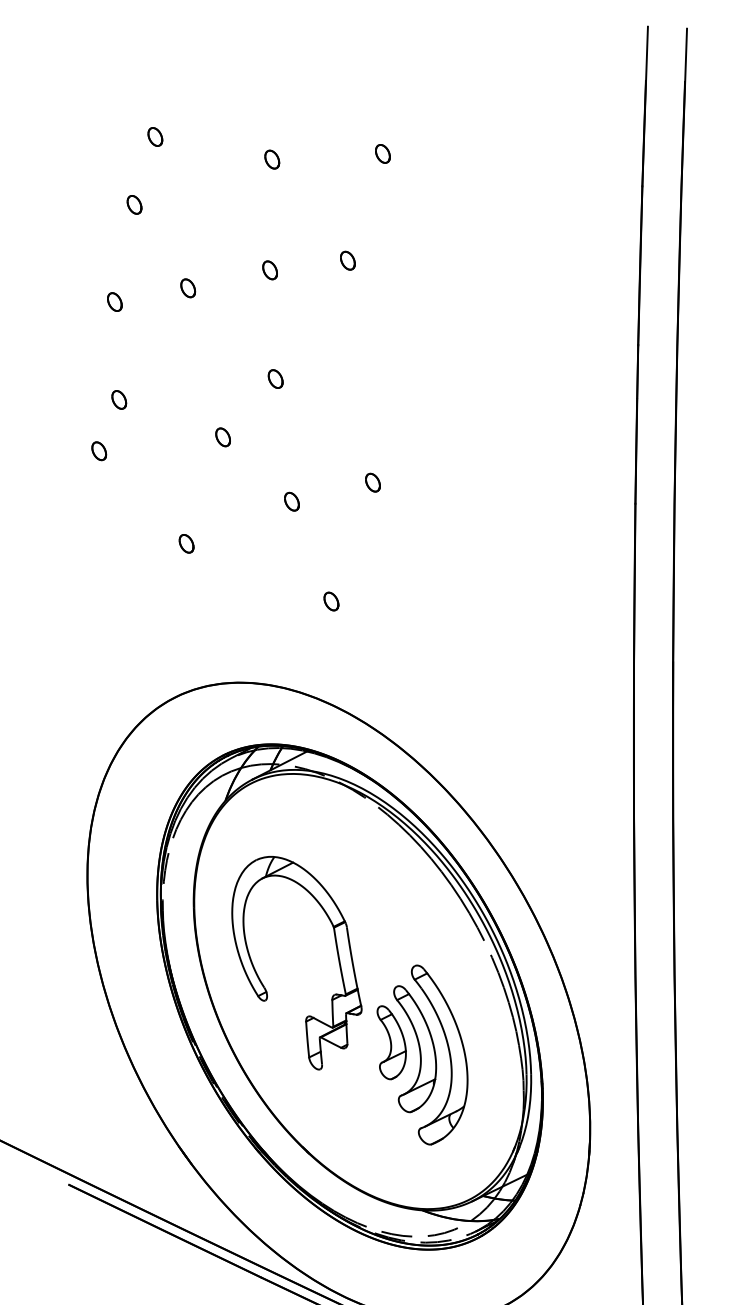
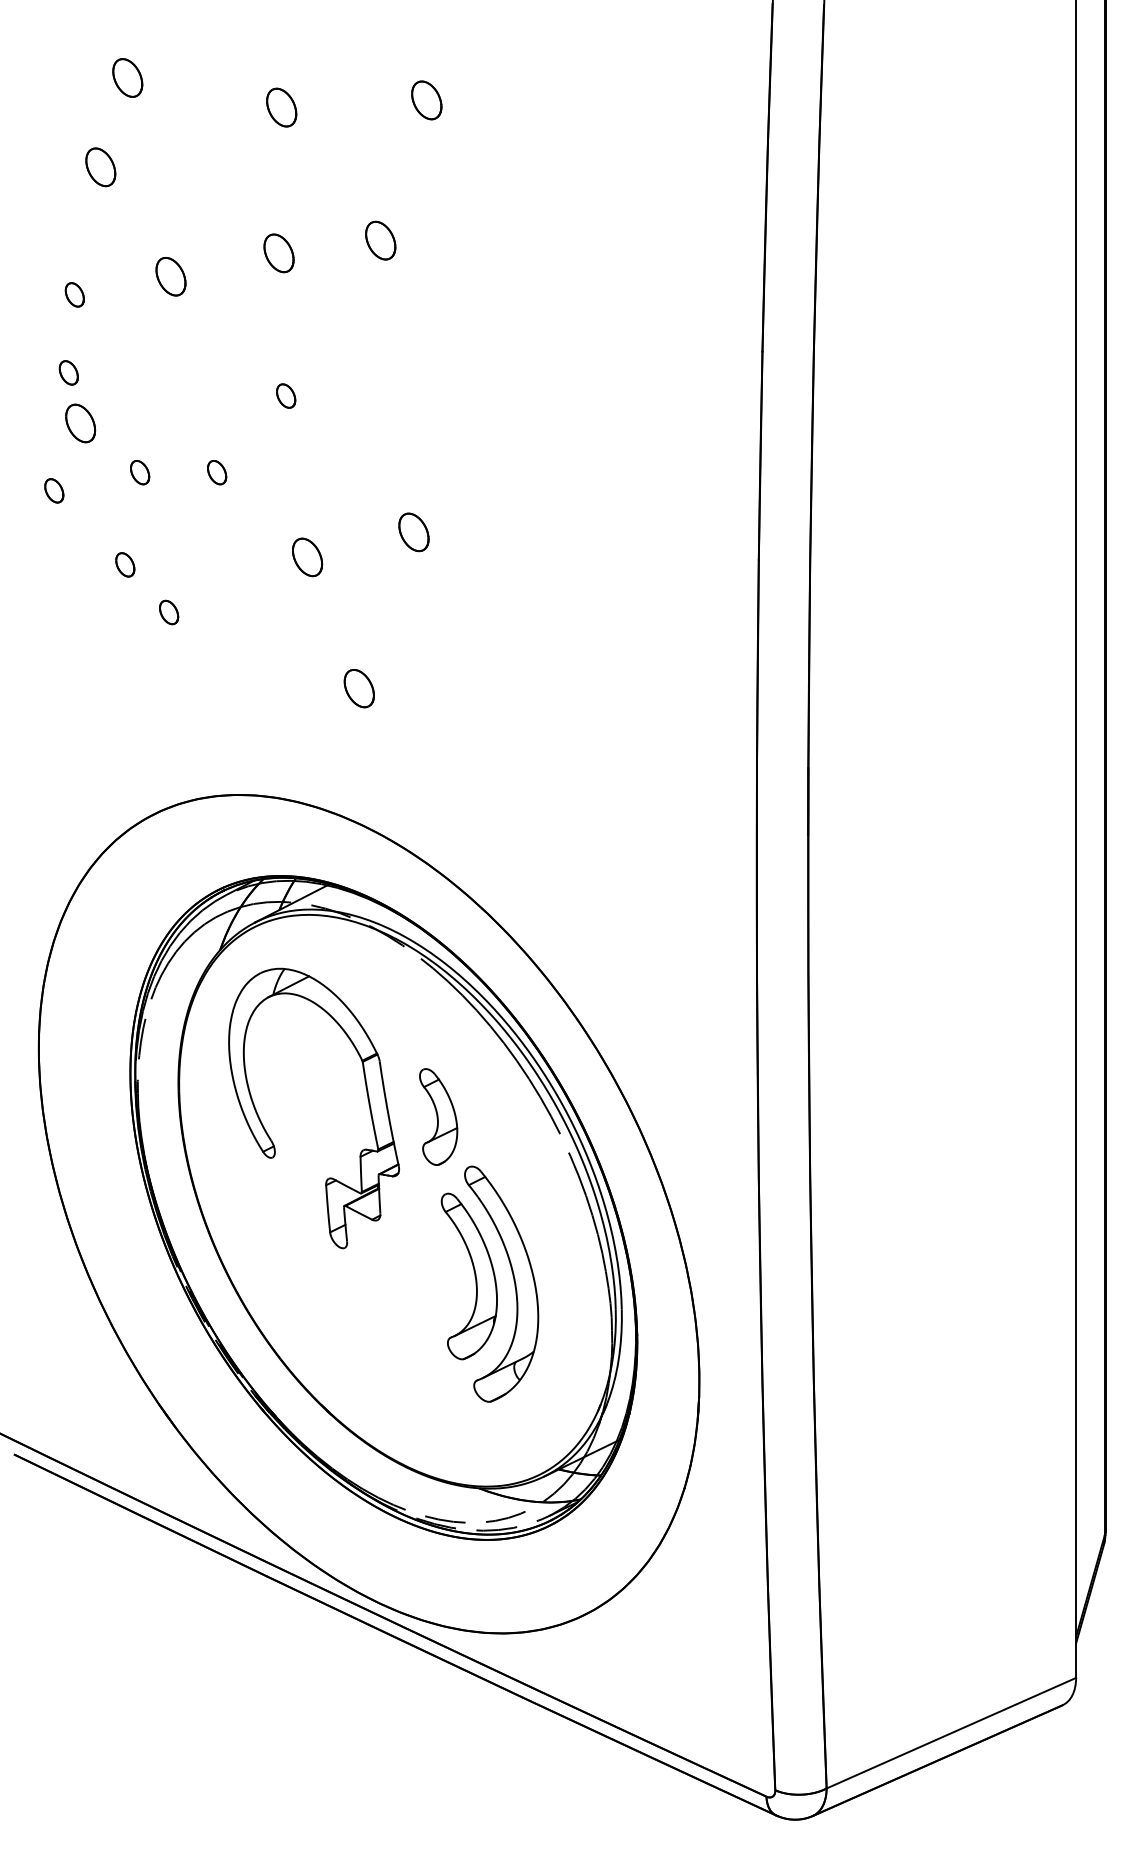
part: (155, 136) -> (128, 77), size x1.6
part: (383, 153) -> (427, 99), size x1.6
part: (272, 159) -> (281, 107), size x1.6
part: (134, 204) -> (100, 166), size x1.6
part: (348, 260) -> (381, 240), size x1.6
part: (269, 269) -> (278, 252), size x1.6
part: (188, 288) -> (171, 276), size x1.6
part: (110, 361) -> (68, 372), added
part: (119, 399) -> (80, 423), size x1.6
part: (164, 437) -> (140, 472), added
part: (372, 482) -> (413, 531), size x1.6
part: (291, 501) -> (307, 556), size x1.6
part: (153, 507) -> (125, 564), added
part: (331, 600) -> (359, 687), size x1.6
part: (263, 983) -> (269, 1135), moved
part: (391, 1042) -> (438, 1116), moved

